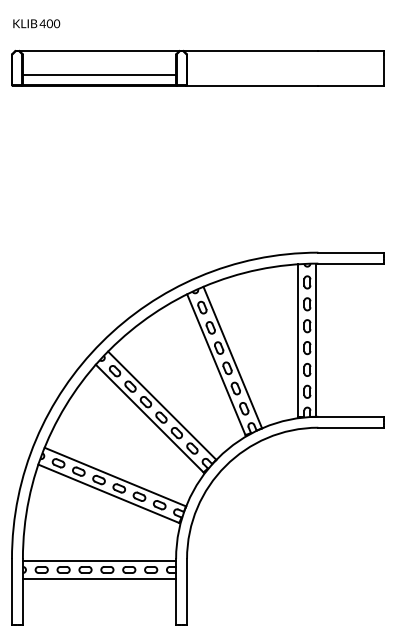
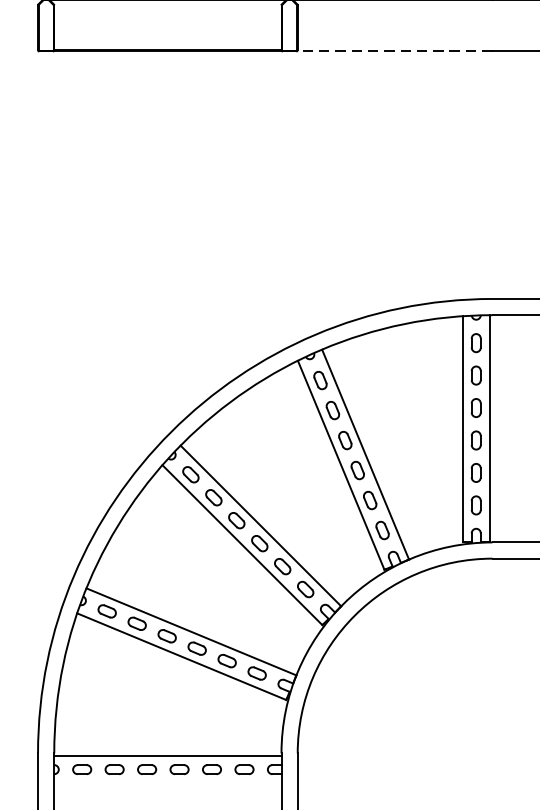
line: (99, 75) -> (167, 36), removed
line: (251, 85) -> (393, 50), solid -> dashed
line: (99, 578) -> (167, 782), removed

